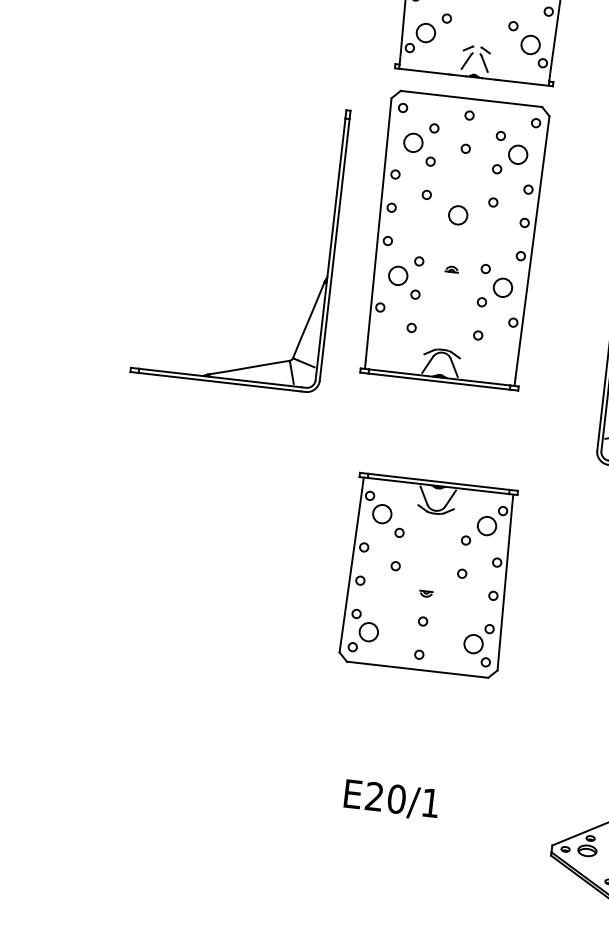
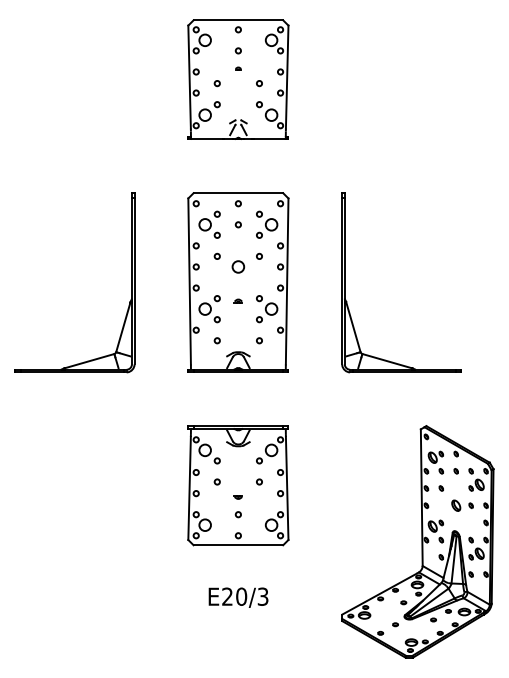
part: (455, 239) -> (238, 282), moved
part: (329, 251) -> (131, 282), moved
part: (428, 575) -> (238, 485), moved
text: (429, 802) -> (262, 596), E20/1 -> E20/3

